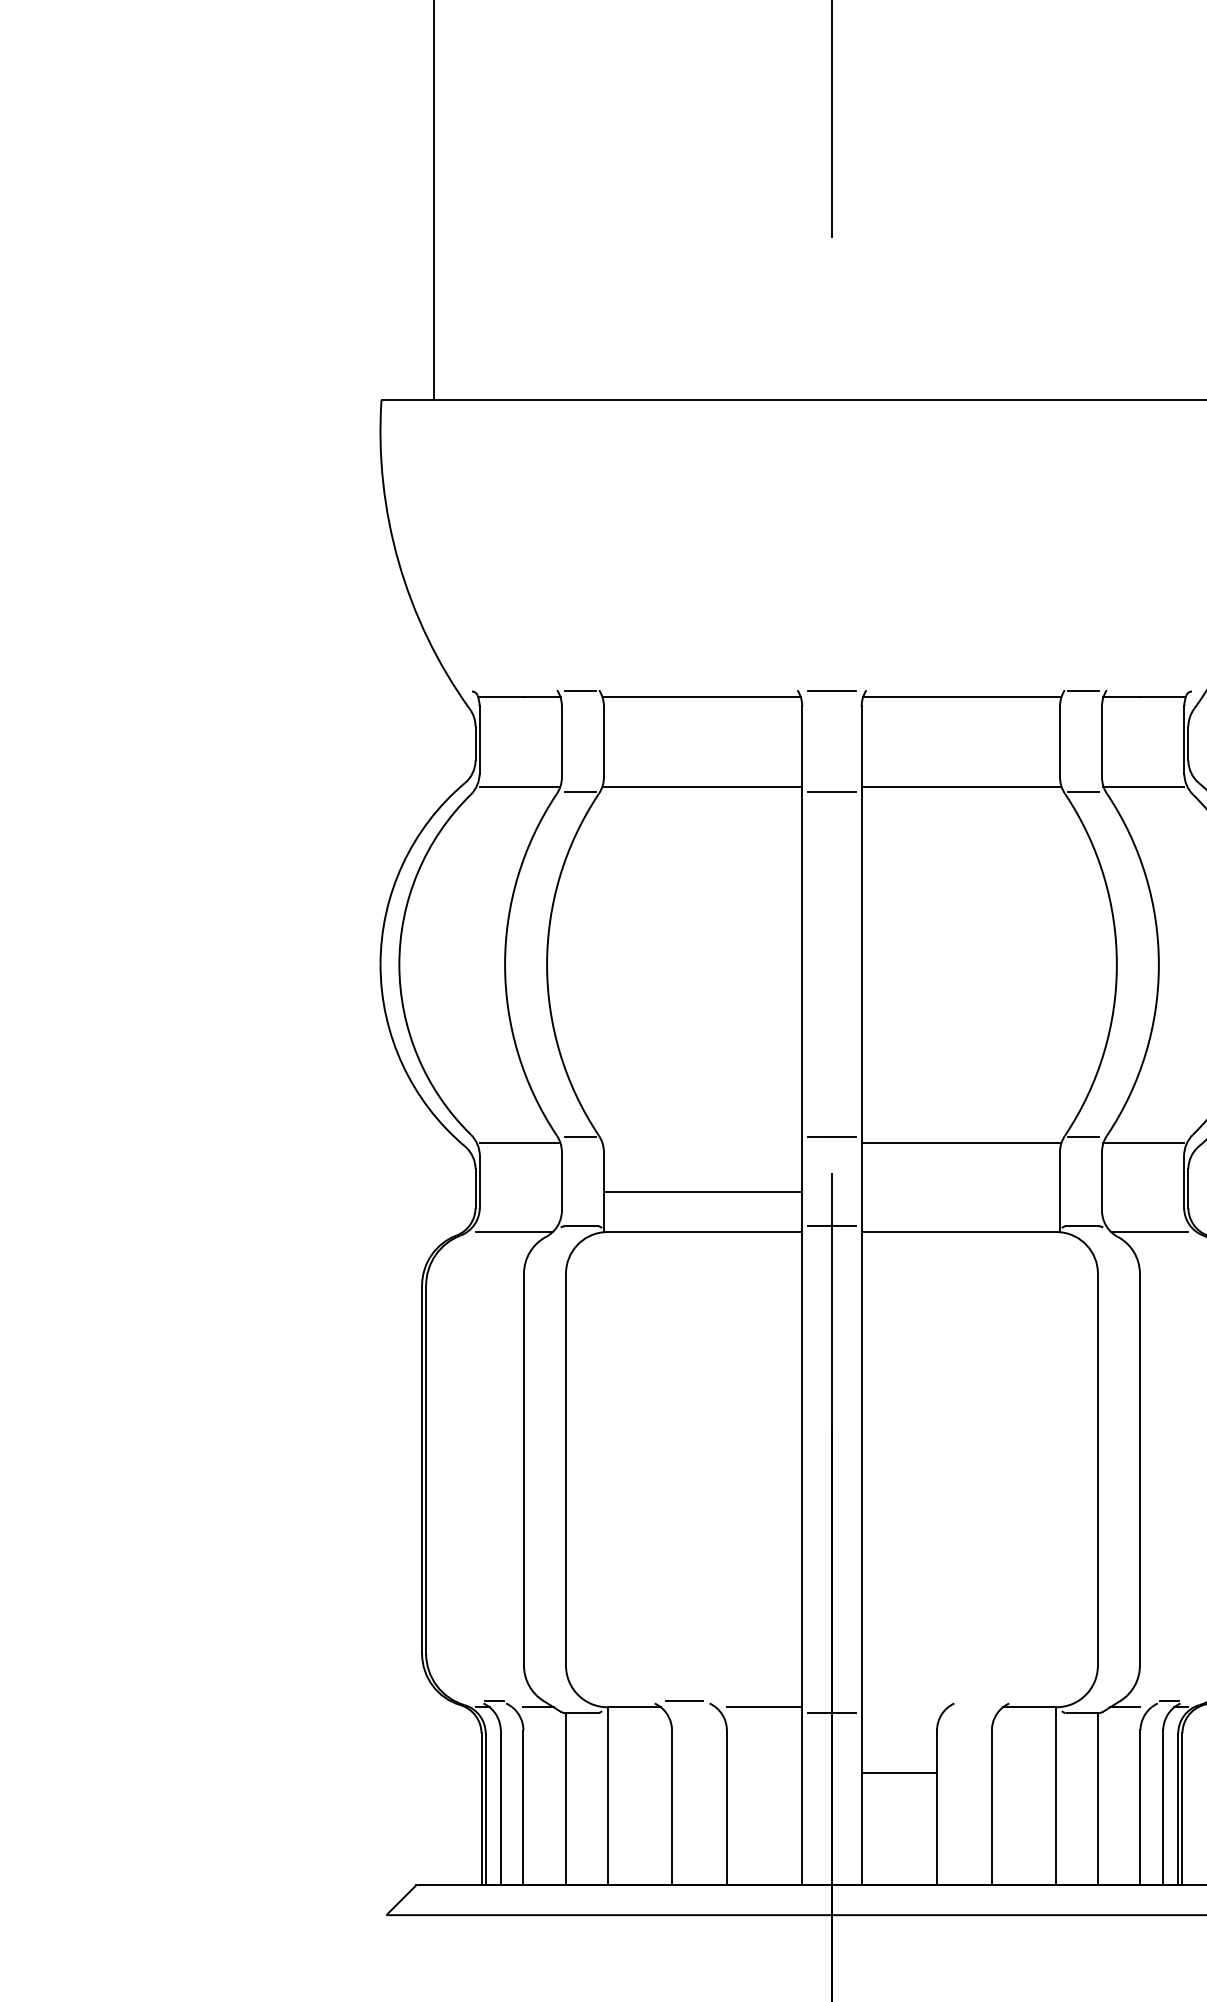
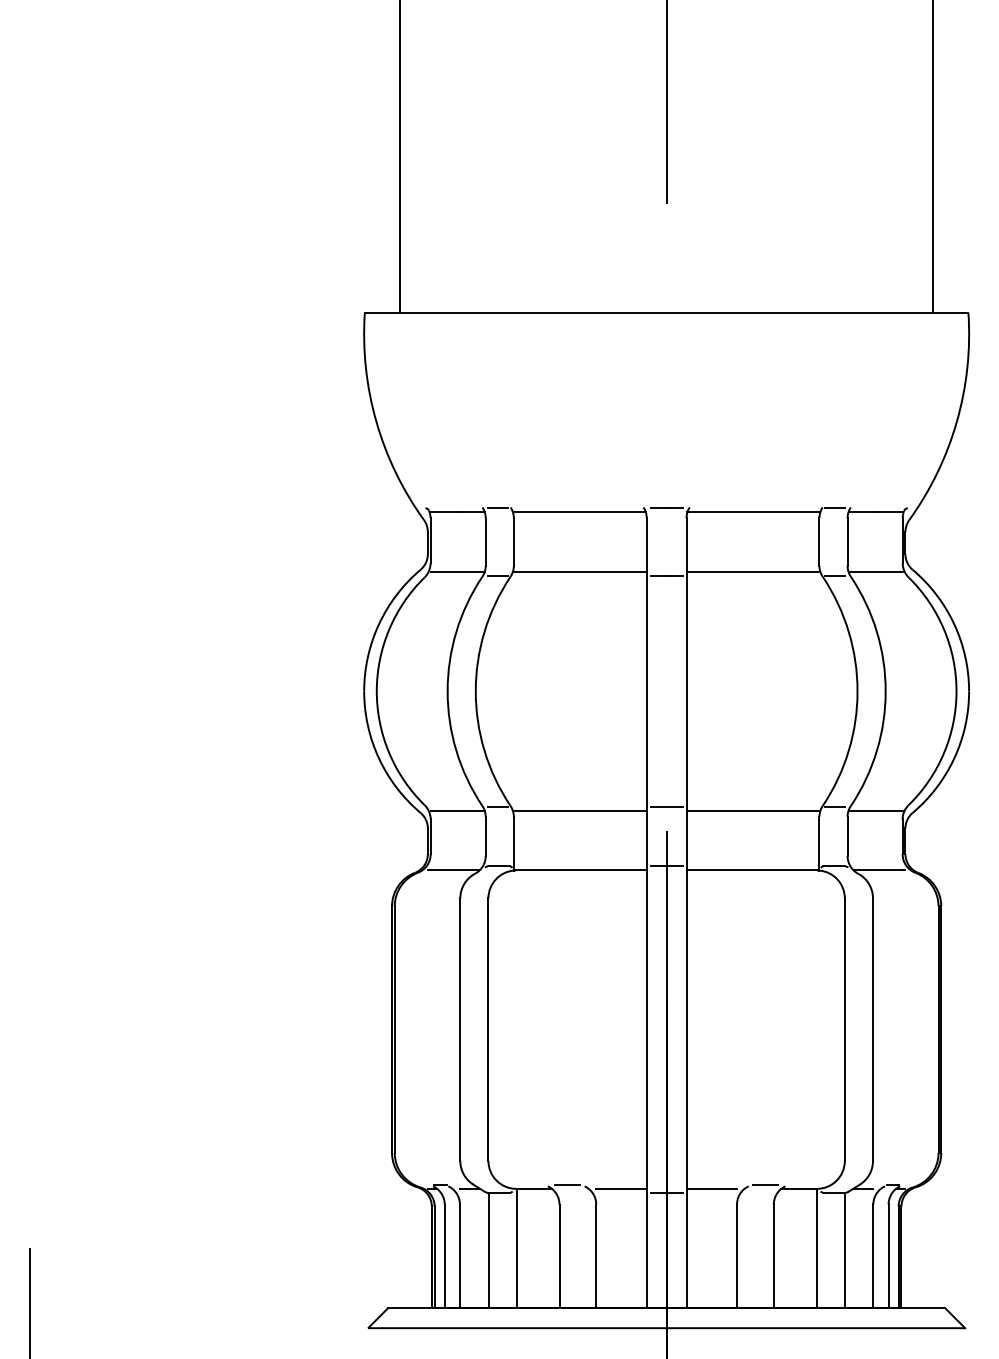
line: (701, 1191) -> (579, 810), moved
line: (979, 1700) -> (765, 1184), added
line: (898, 1772) -> (711, 1188), moved

